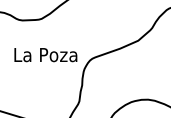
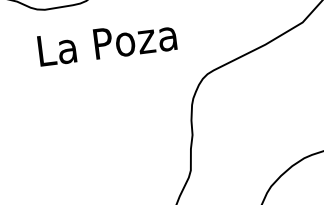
text: (45, 55) -> (106, 44), moved

